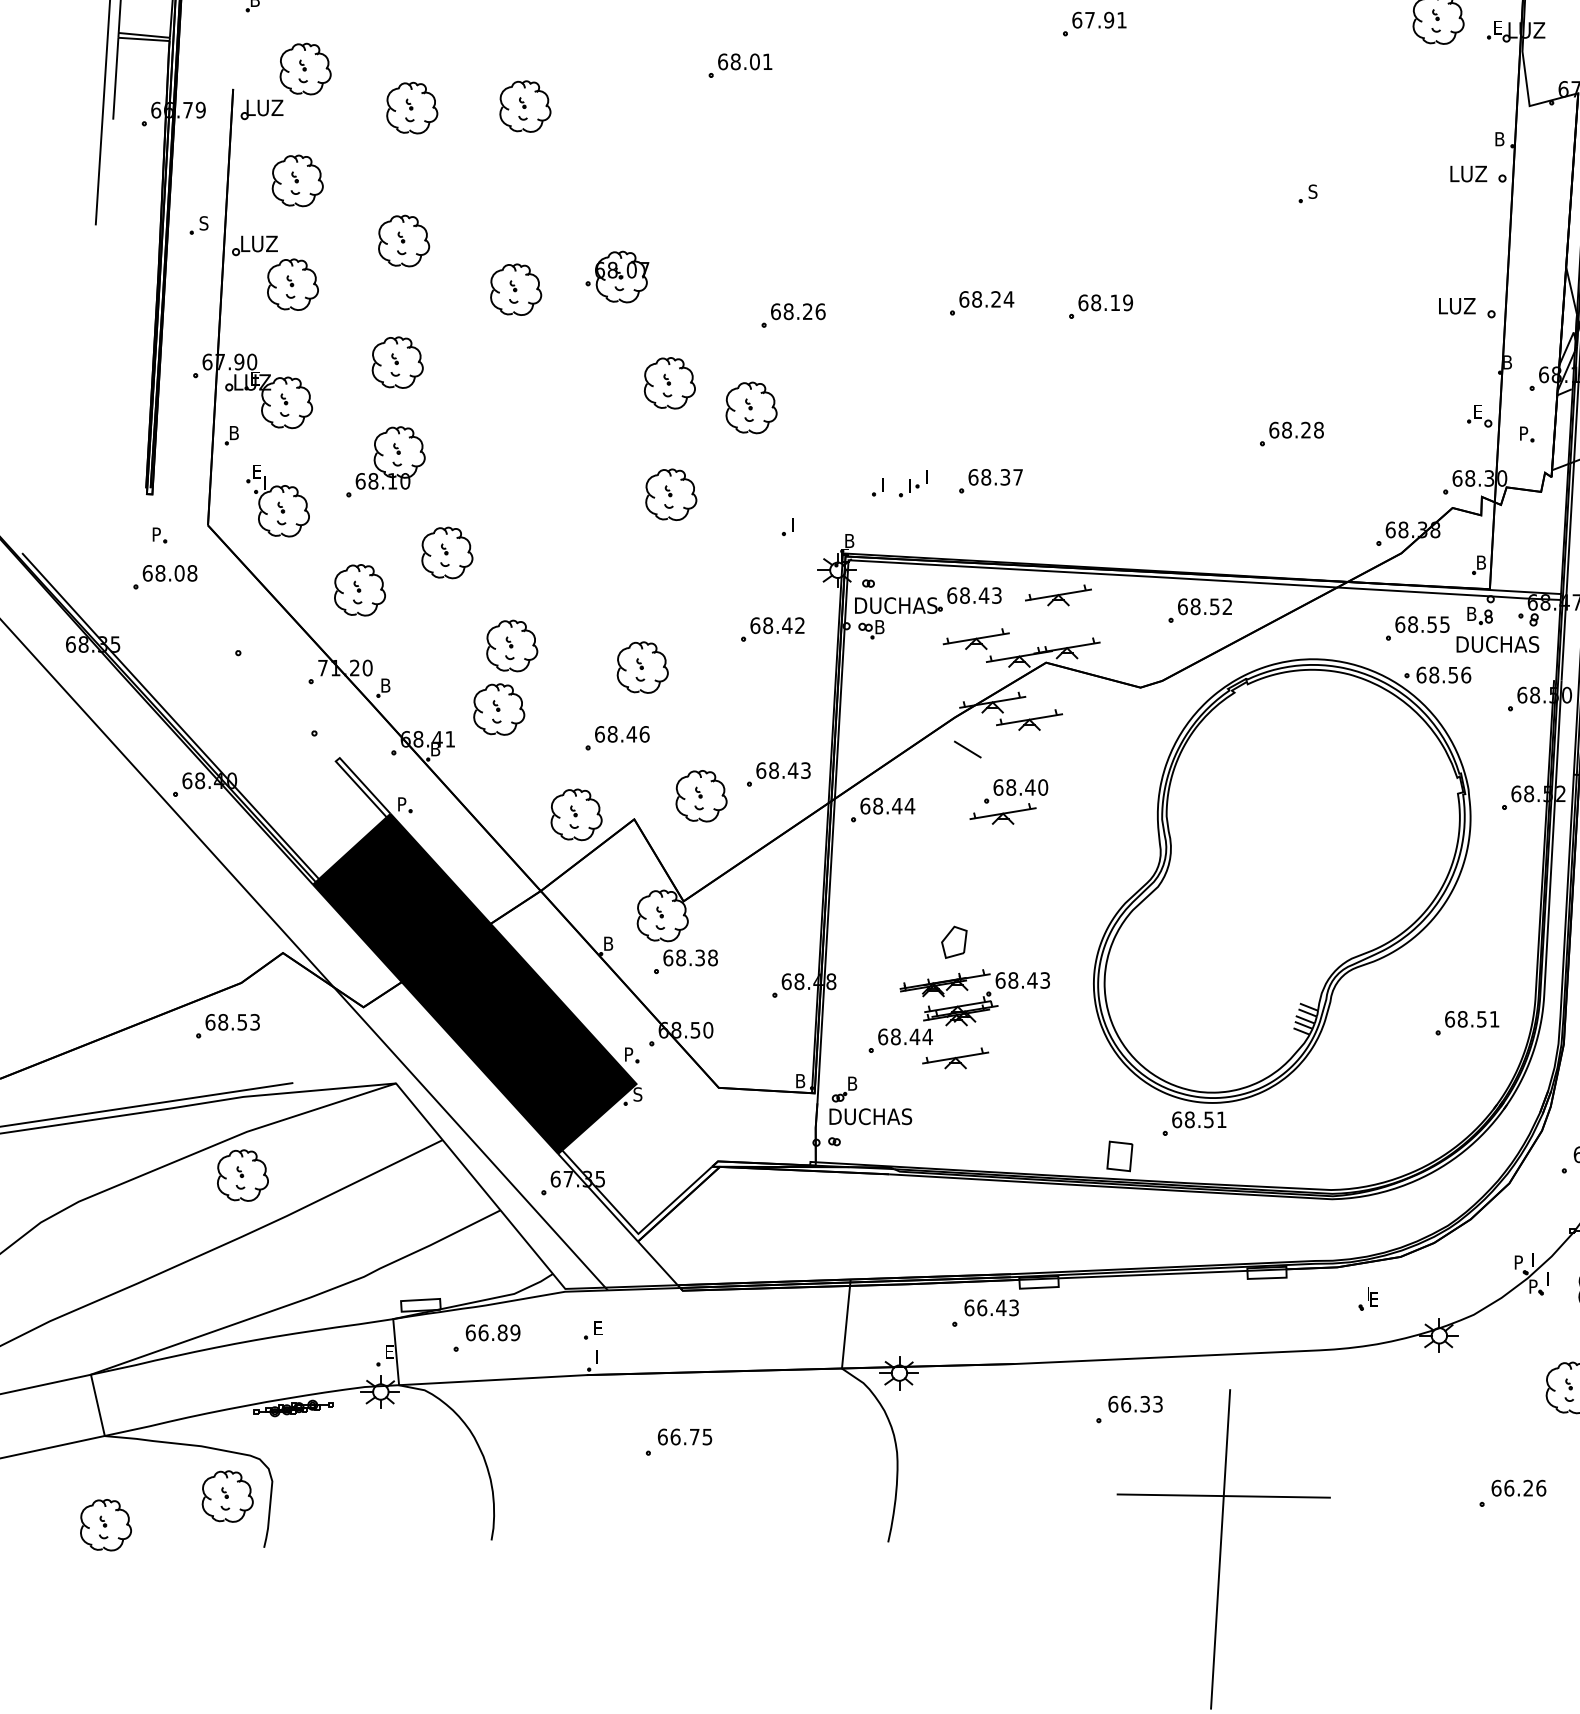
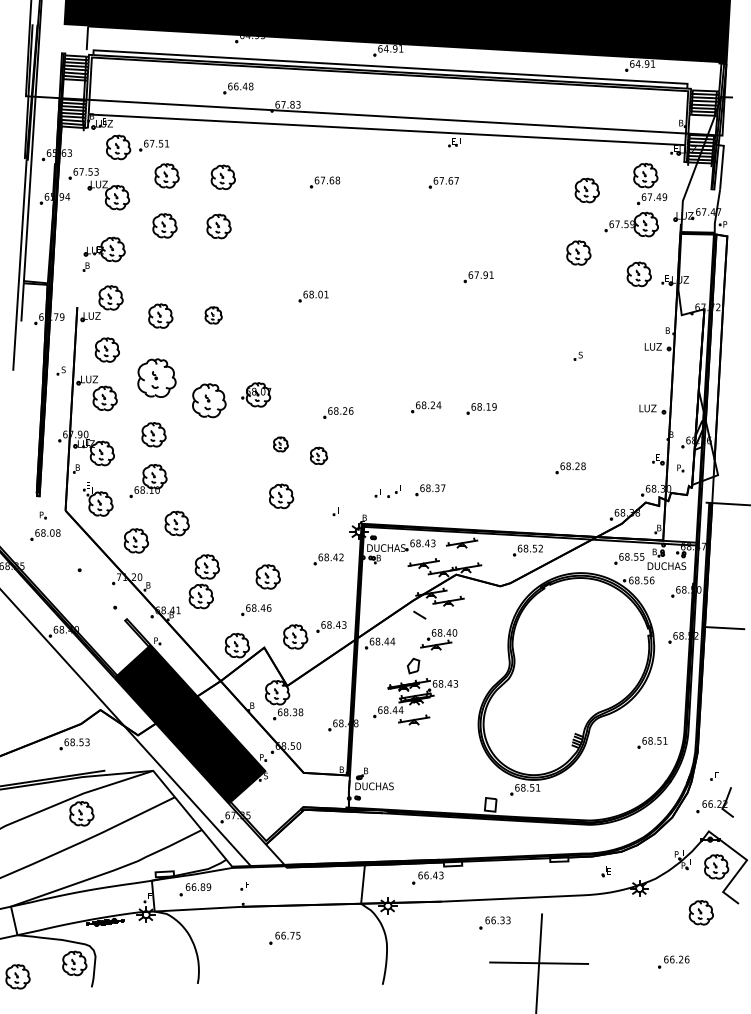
part: (525, 106) -> (213, 315), size x0.7
part: (403, 239) -> (156, 377), size x1.6
part: (514, 289) -> (208, 400), size x1.4
part: (669, 383) -> (280, 444), size x0.6
part: (750, 407) -> (318, 455), size x0.7
part: (958, 996) -> (415, 691), moved

